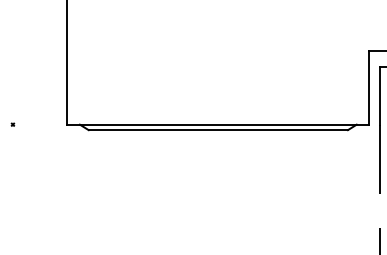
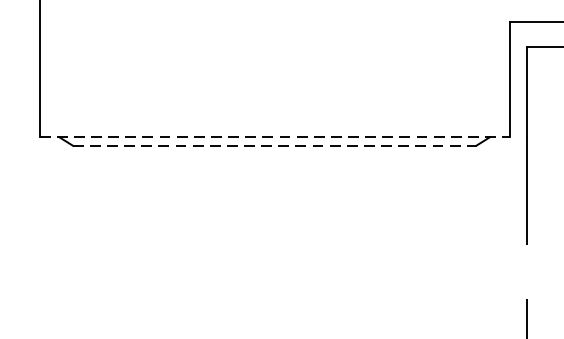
line: (218, 124) -> (274, 136), solid -> dashed
line: (218, 130) -> (274, 146), solid -> dashed

